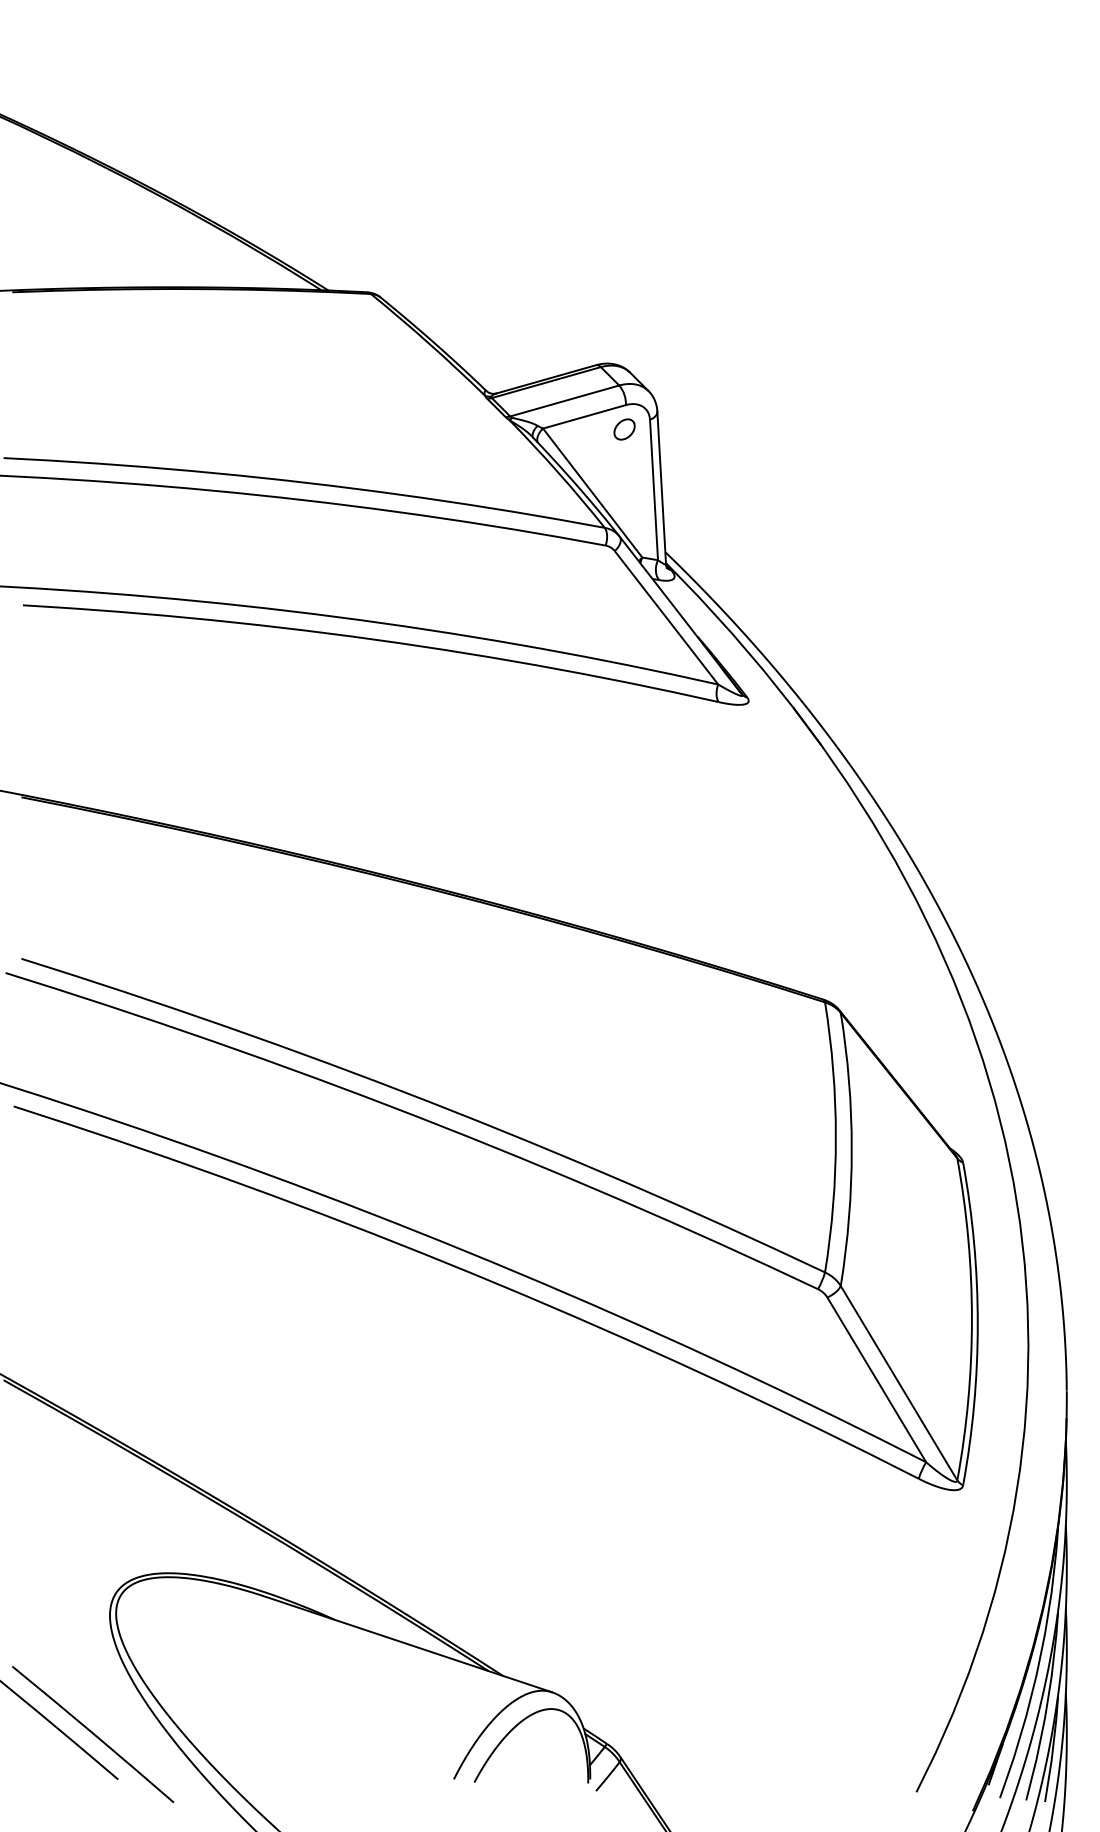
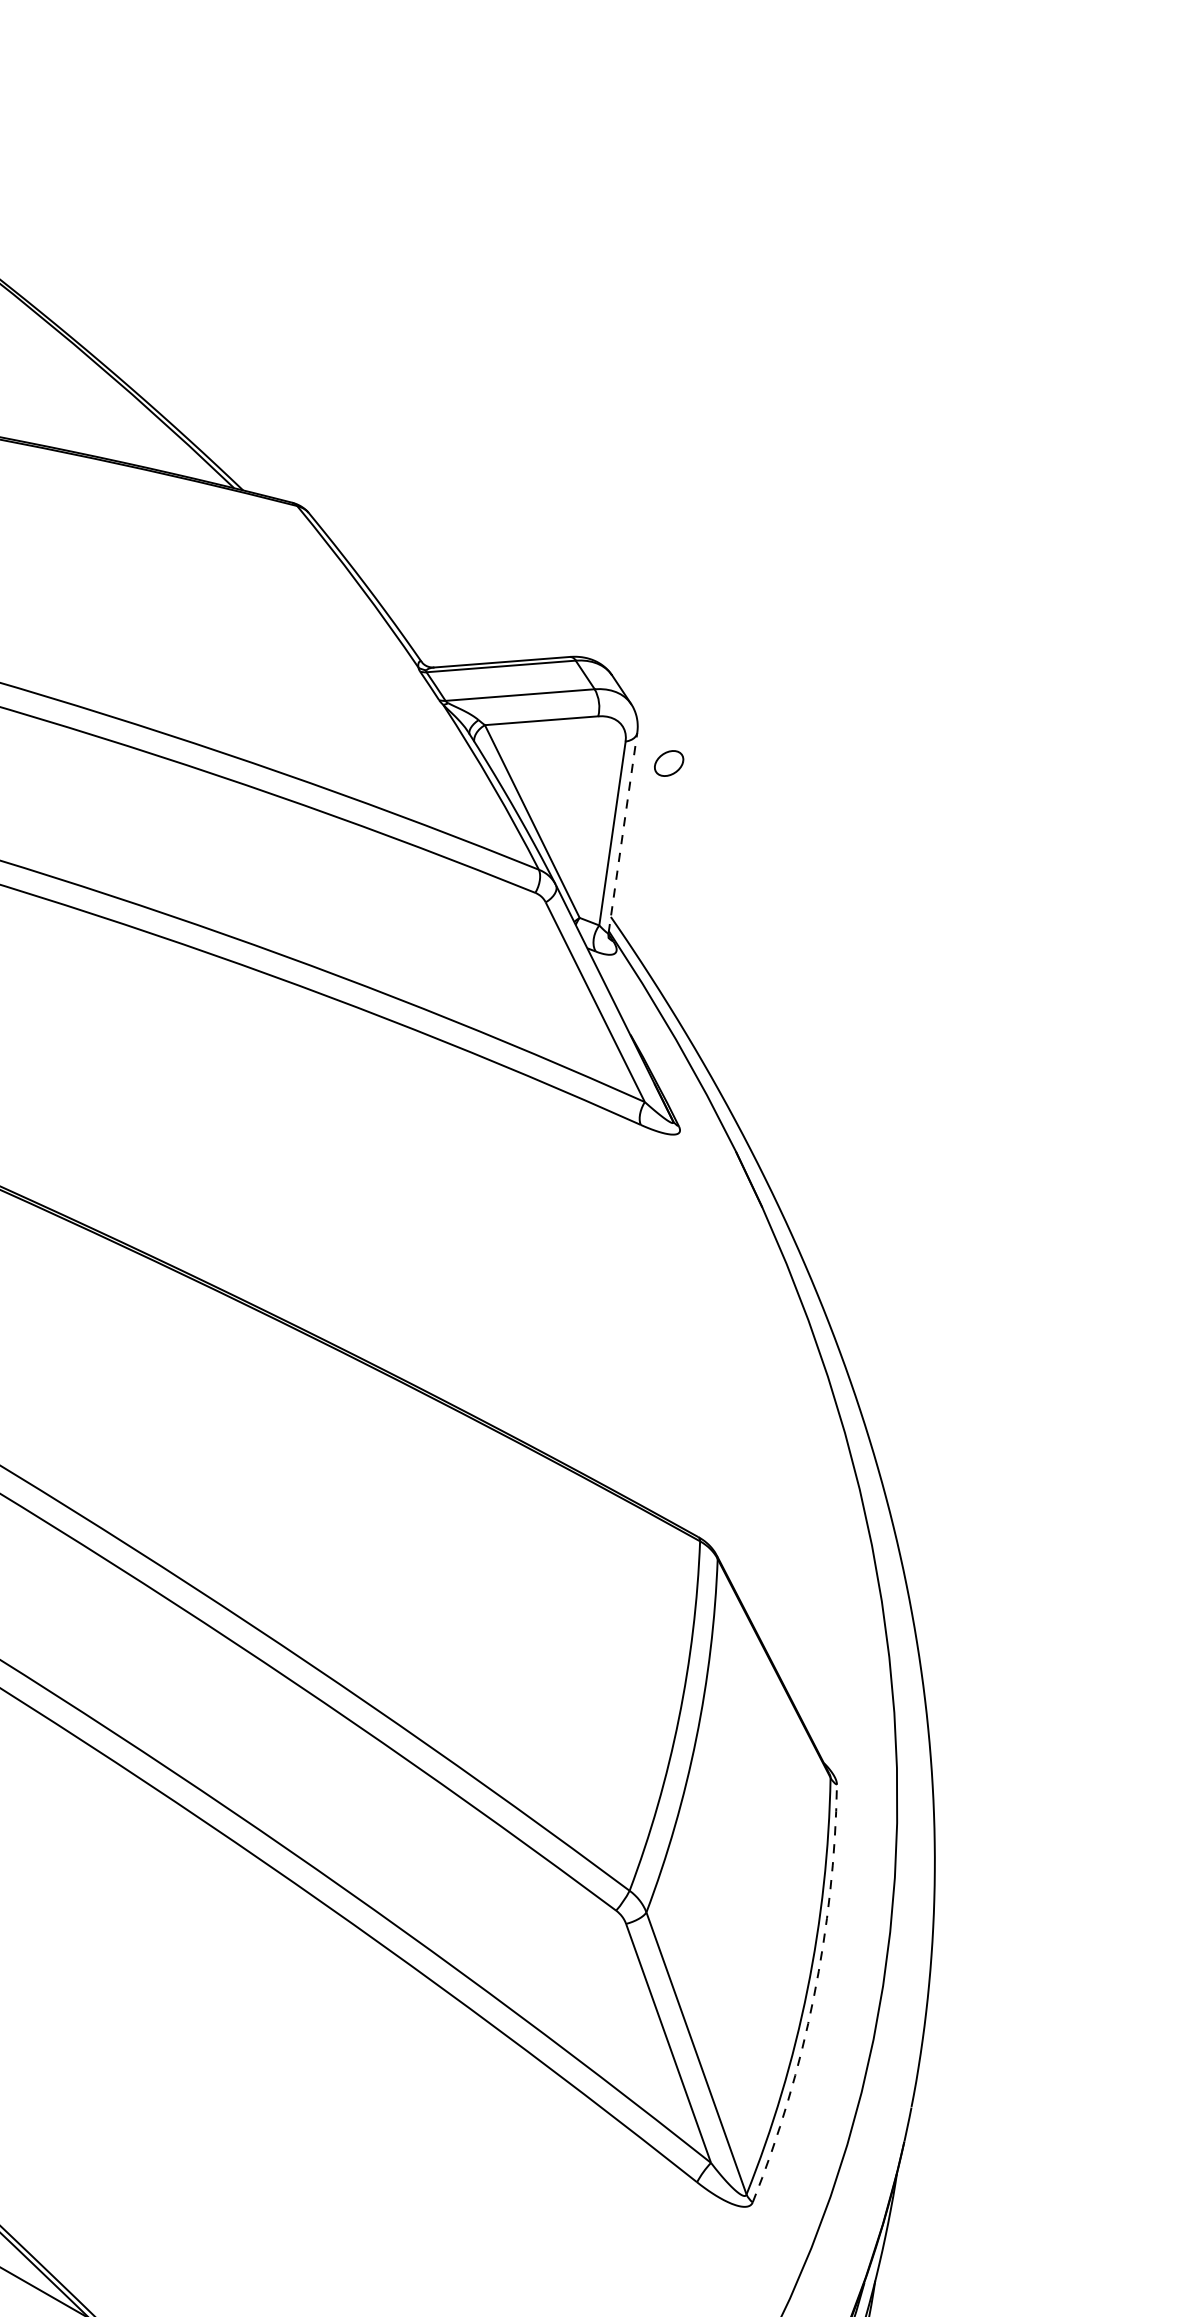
part: (624, 429) -> (668, 763), moved
line: (661, 488) -> (622, 833), solid -> dashed
arc: (977, 1324) -> (813, 1997), solid -> dashed

